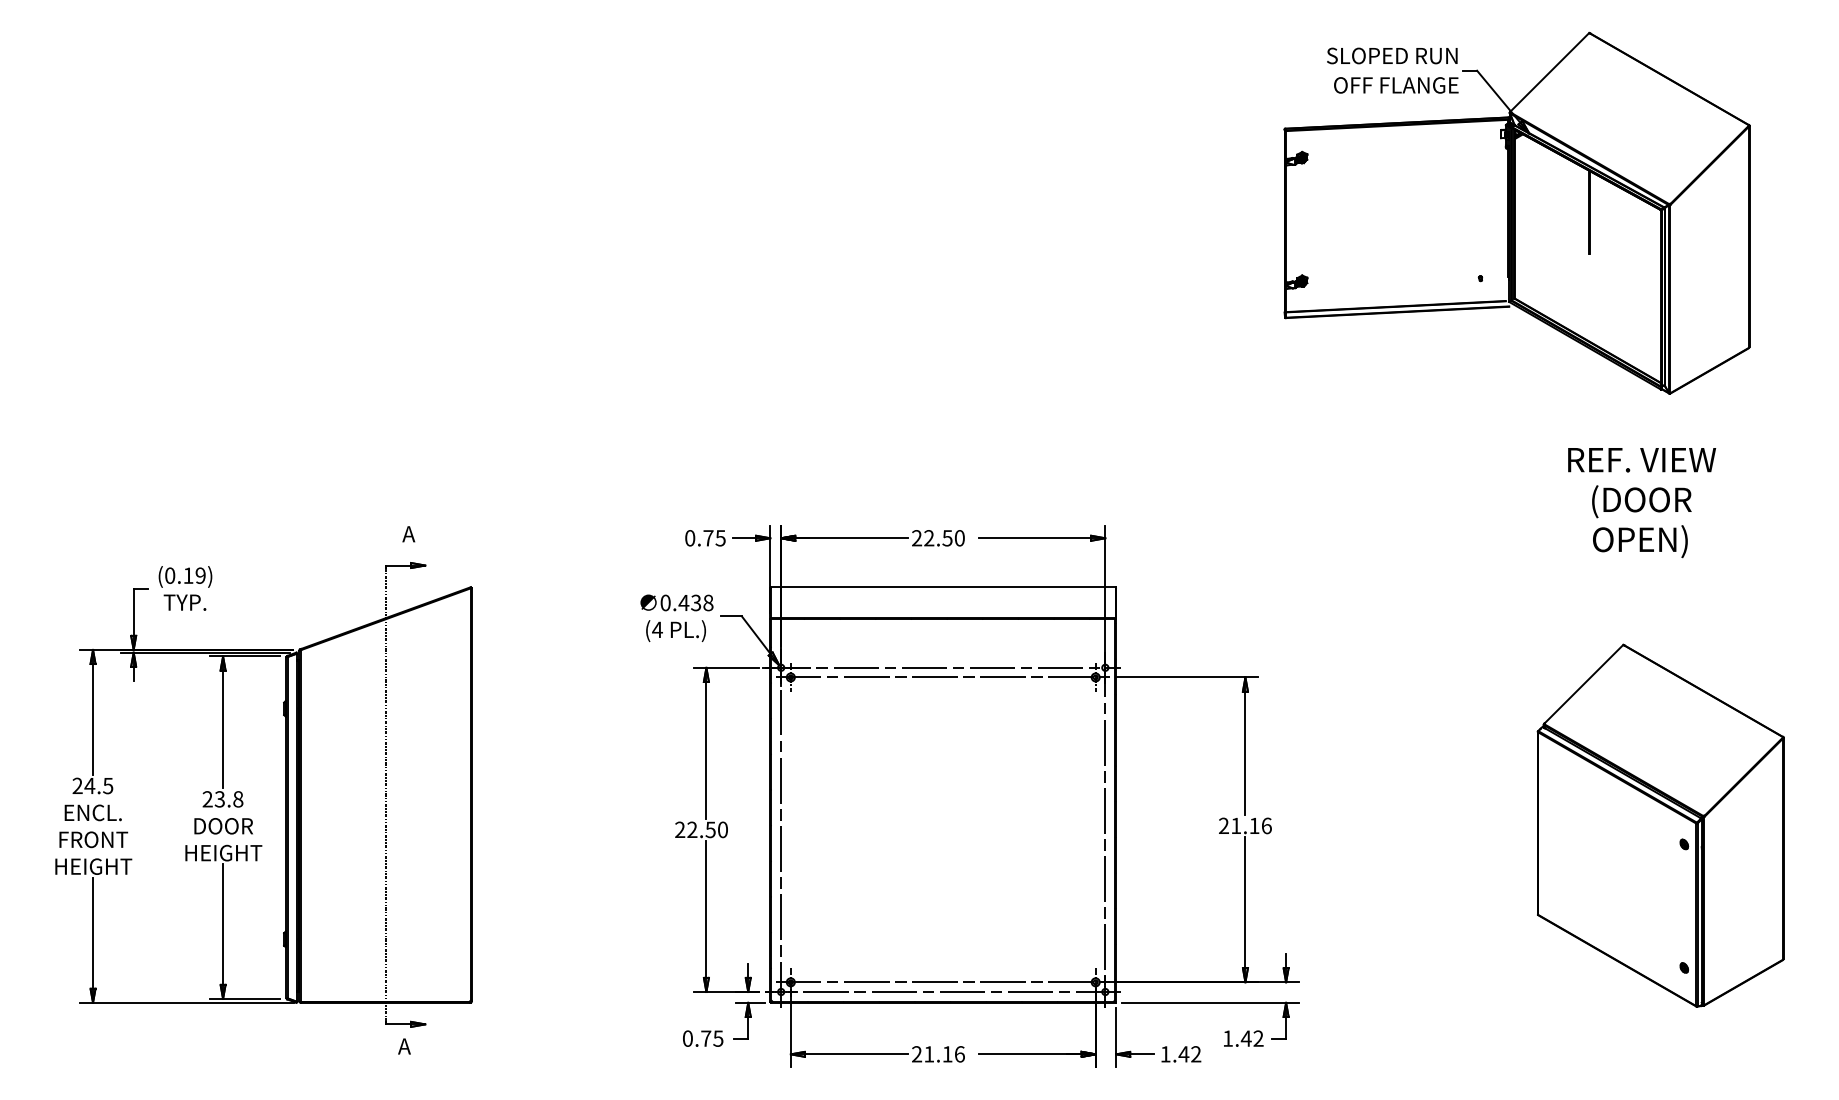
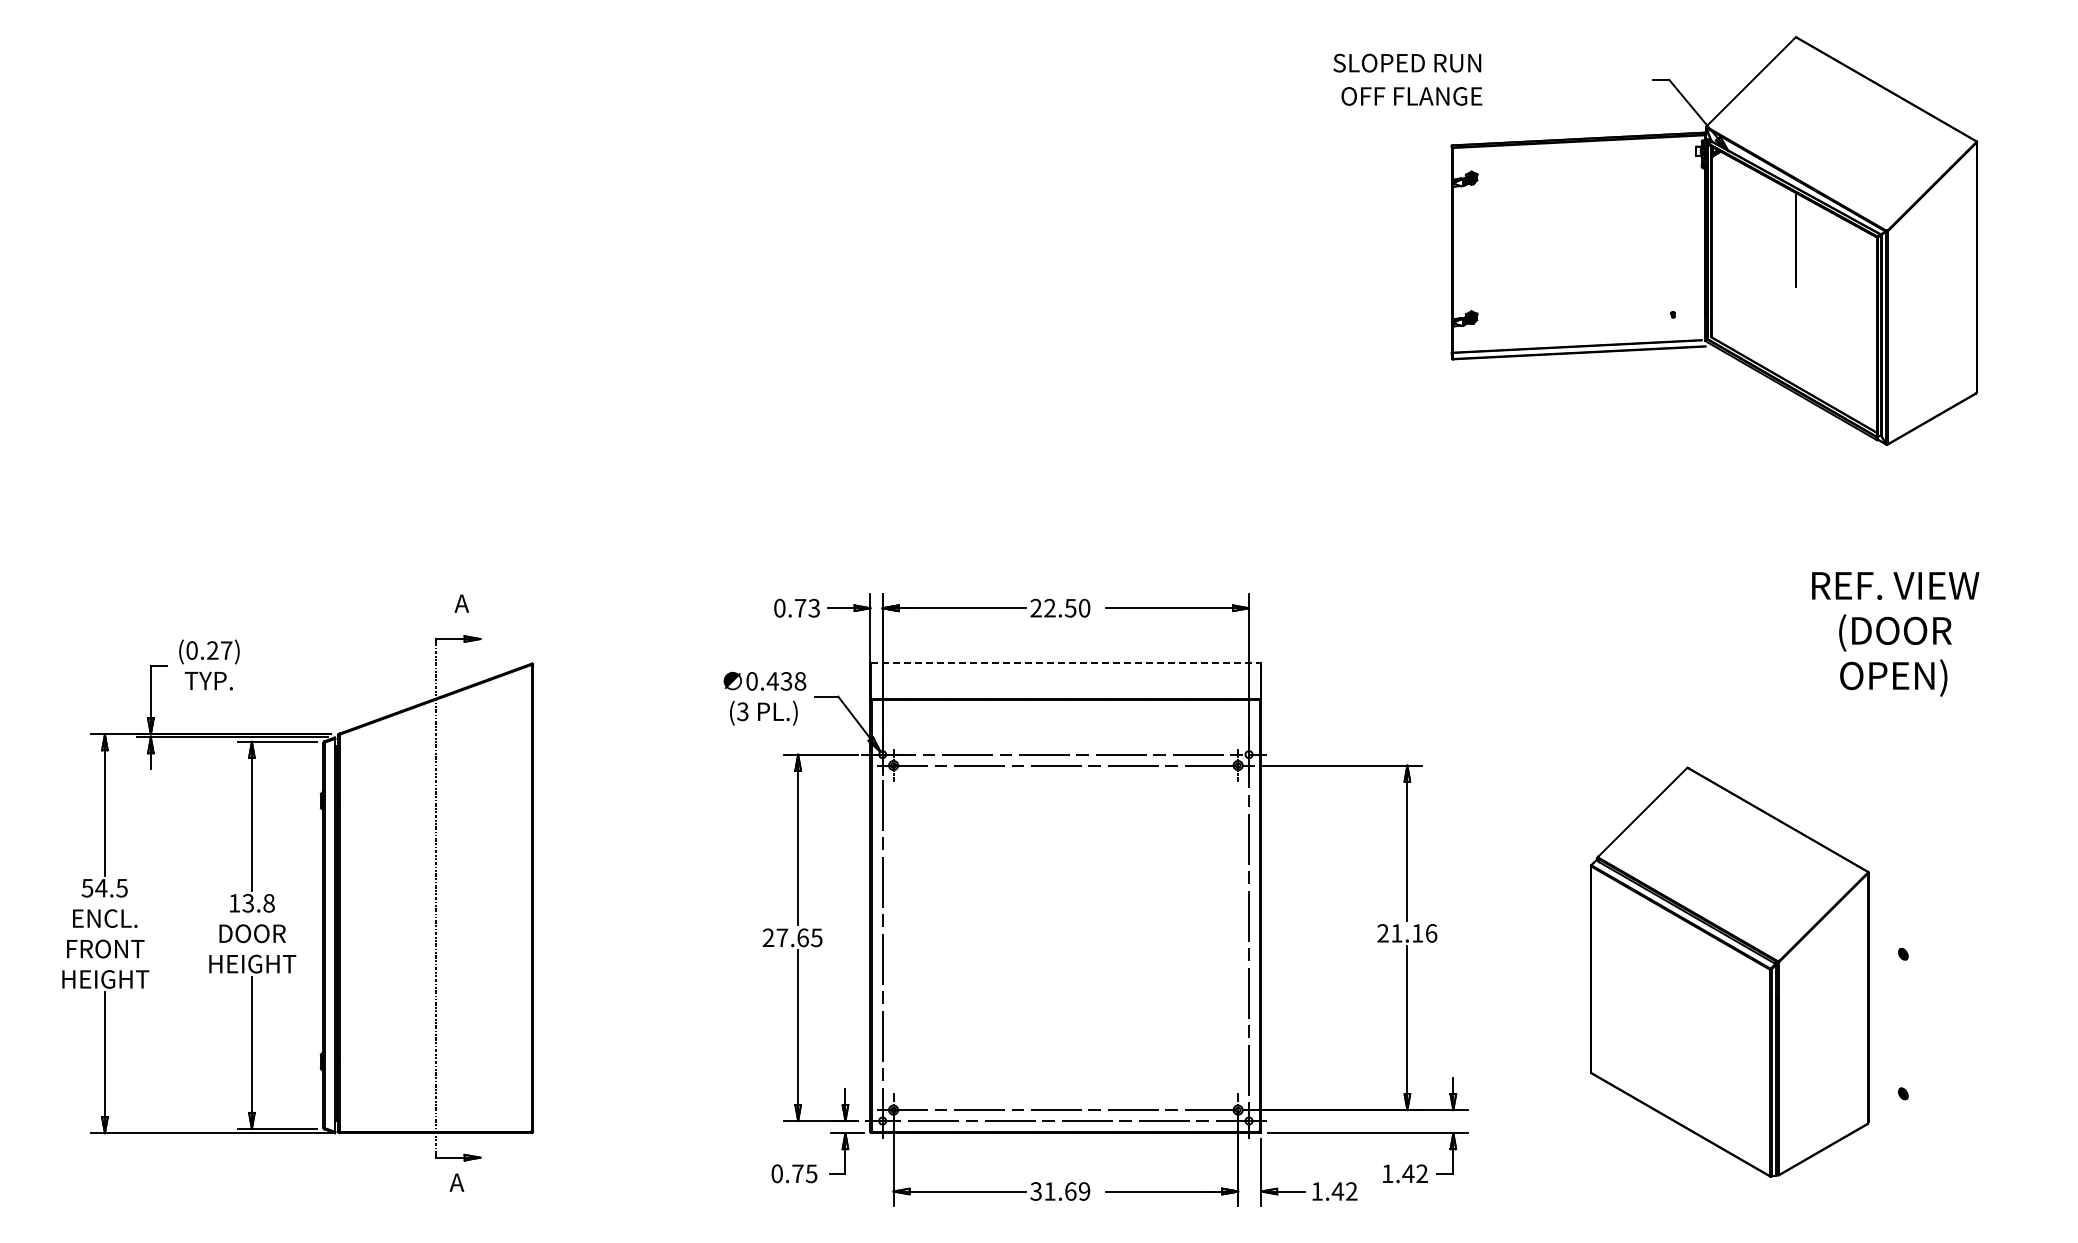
text: (1392, 70) -> (1407, 79), moved
text: (1641, 503) -> (1895, 634), moved
text: (720, 537) -> (814, 607), 0.75 -> 0.73
text: (194, 575) -> (219, 650), (0.19) -> (0.27)
line: (942, 587) -> (1065, 663), solid -> dashed
text: (657, 629) -> (742, 711), (4 -> (3
text: (77, 785) -> (87, 887), 24.5 -> 54.5
text: (207, 799) -> (234, 903), 23.8 -> 13.8
part: (1660, 825) -> (1729, 971), moved
text: (707, 829) -> (799, 937), 22.50 -> 27.65
text: (938, 1054) -> (1060, 1191), 21.16 -> 31.69

